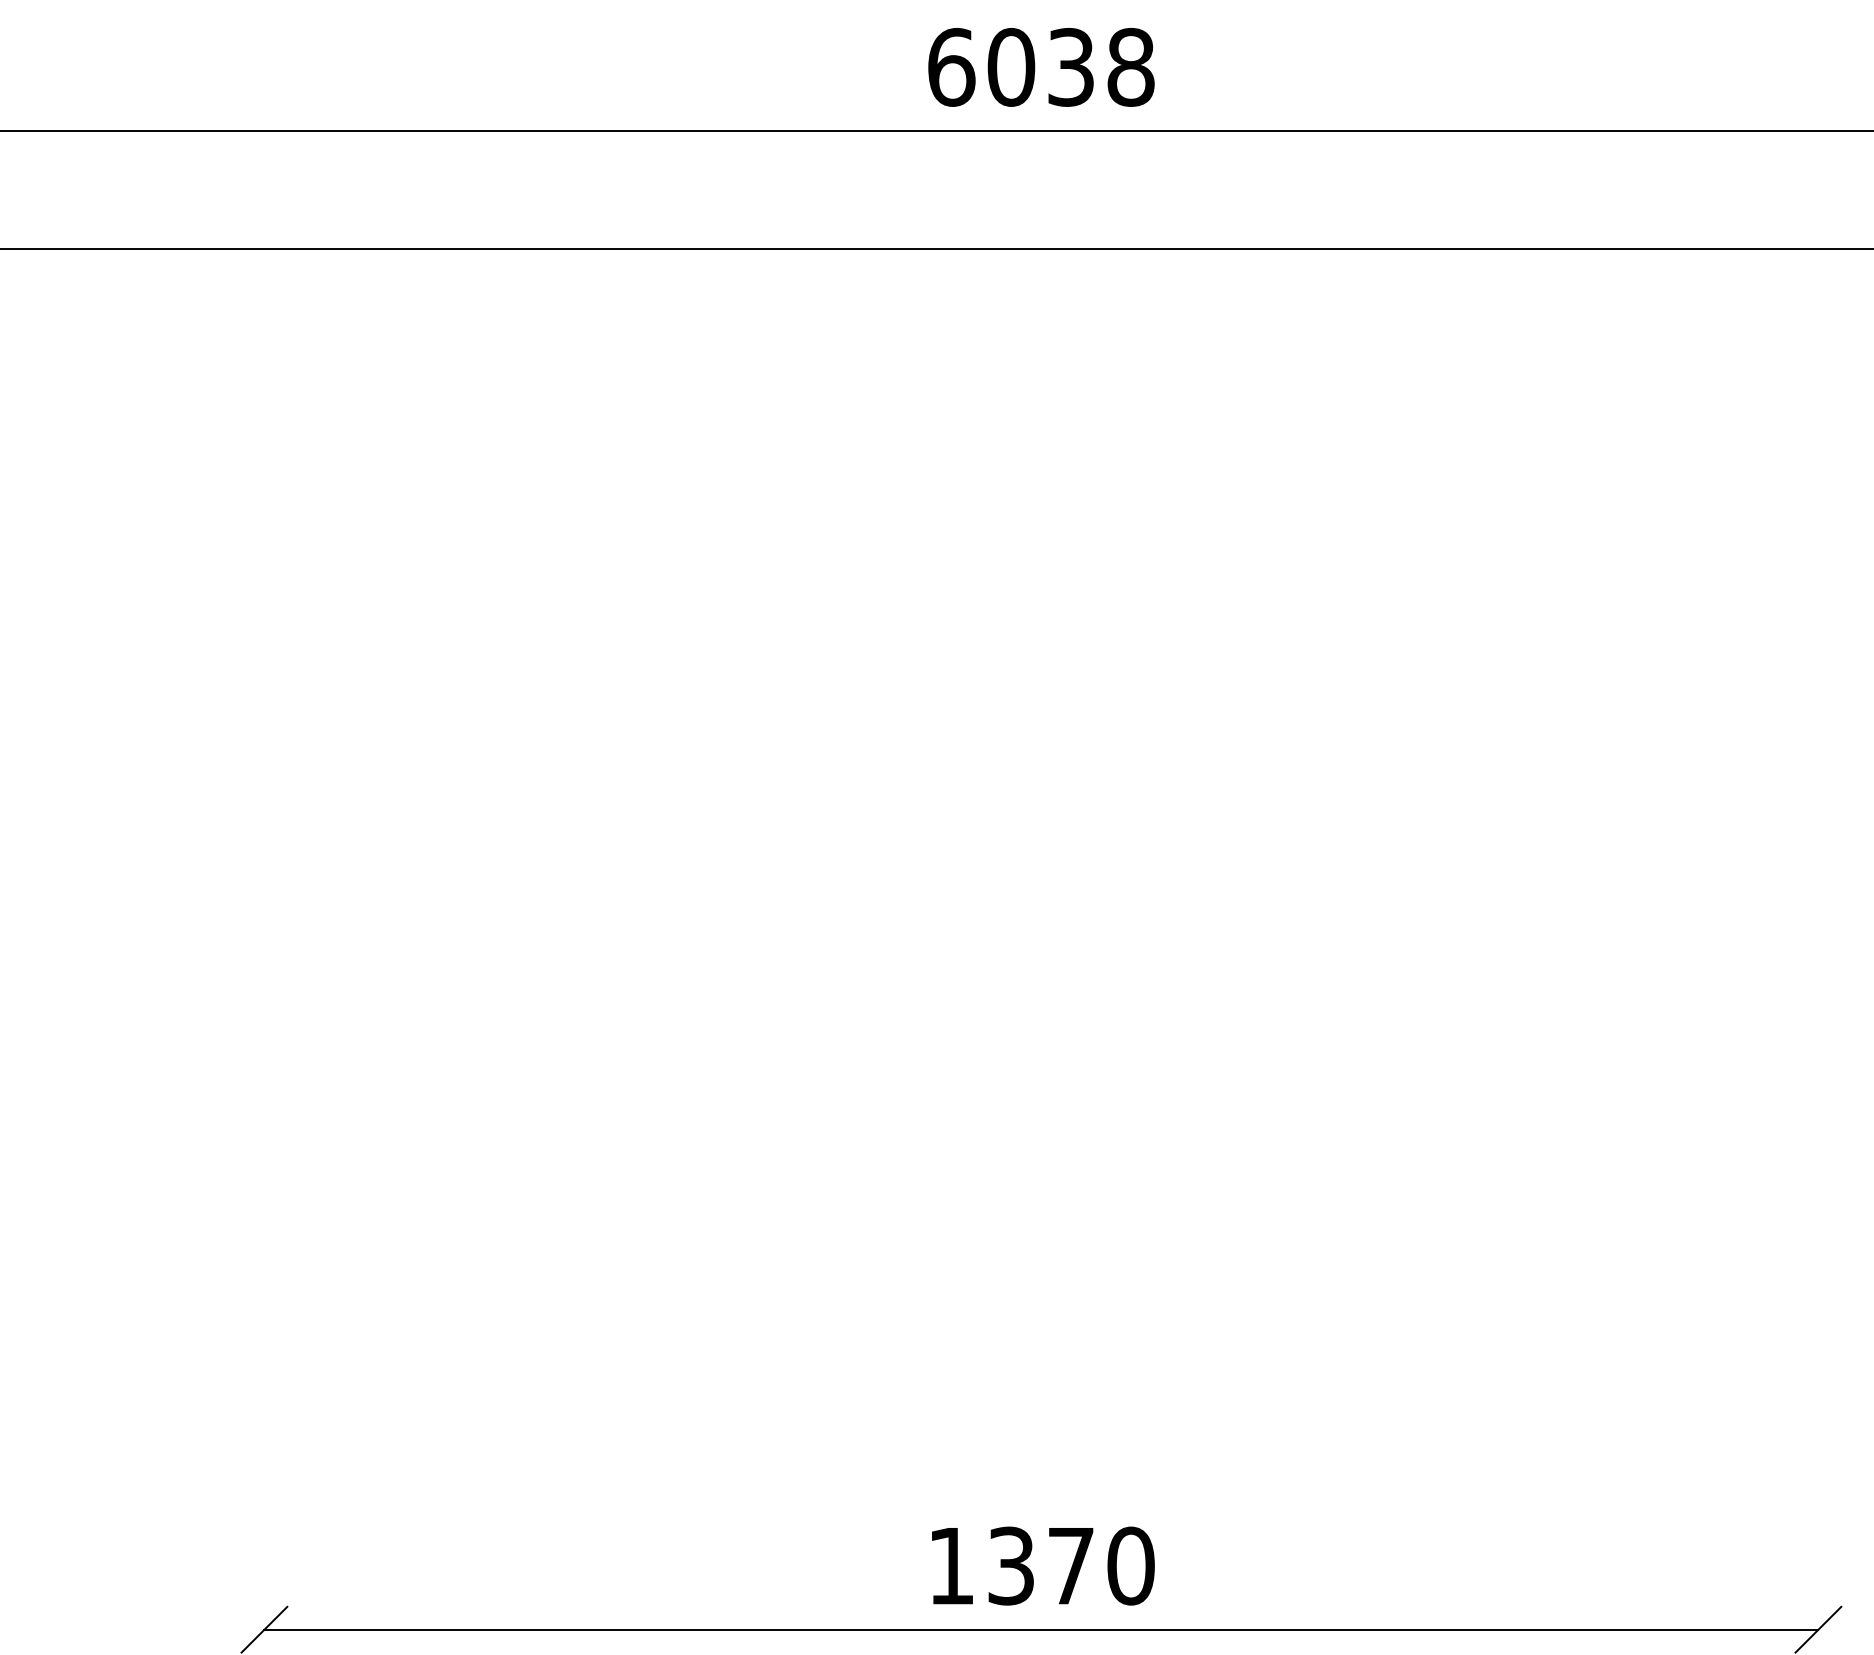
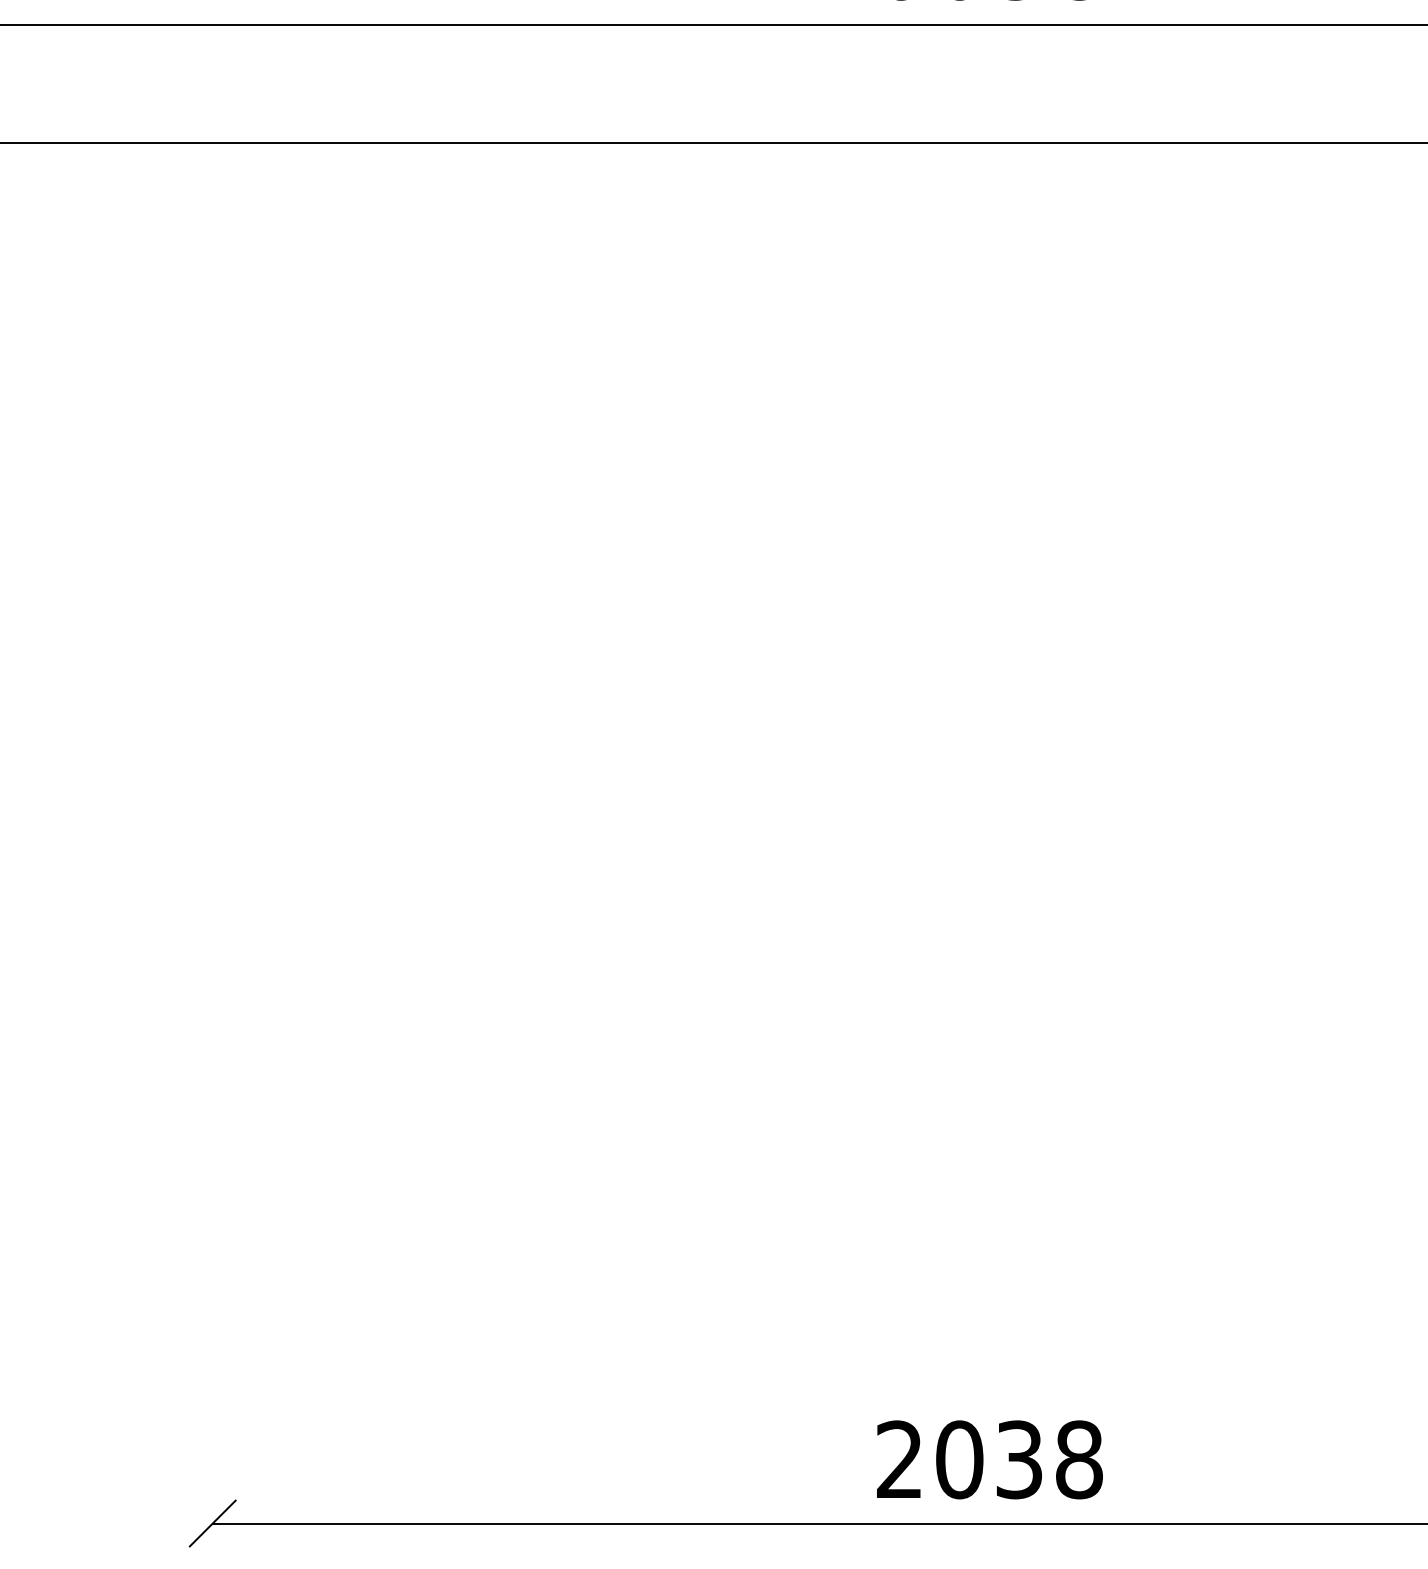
text: (1041, 1565) -> (989, 1459), 1370 -> 2038

